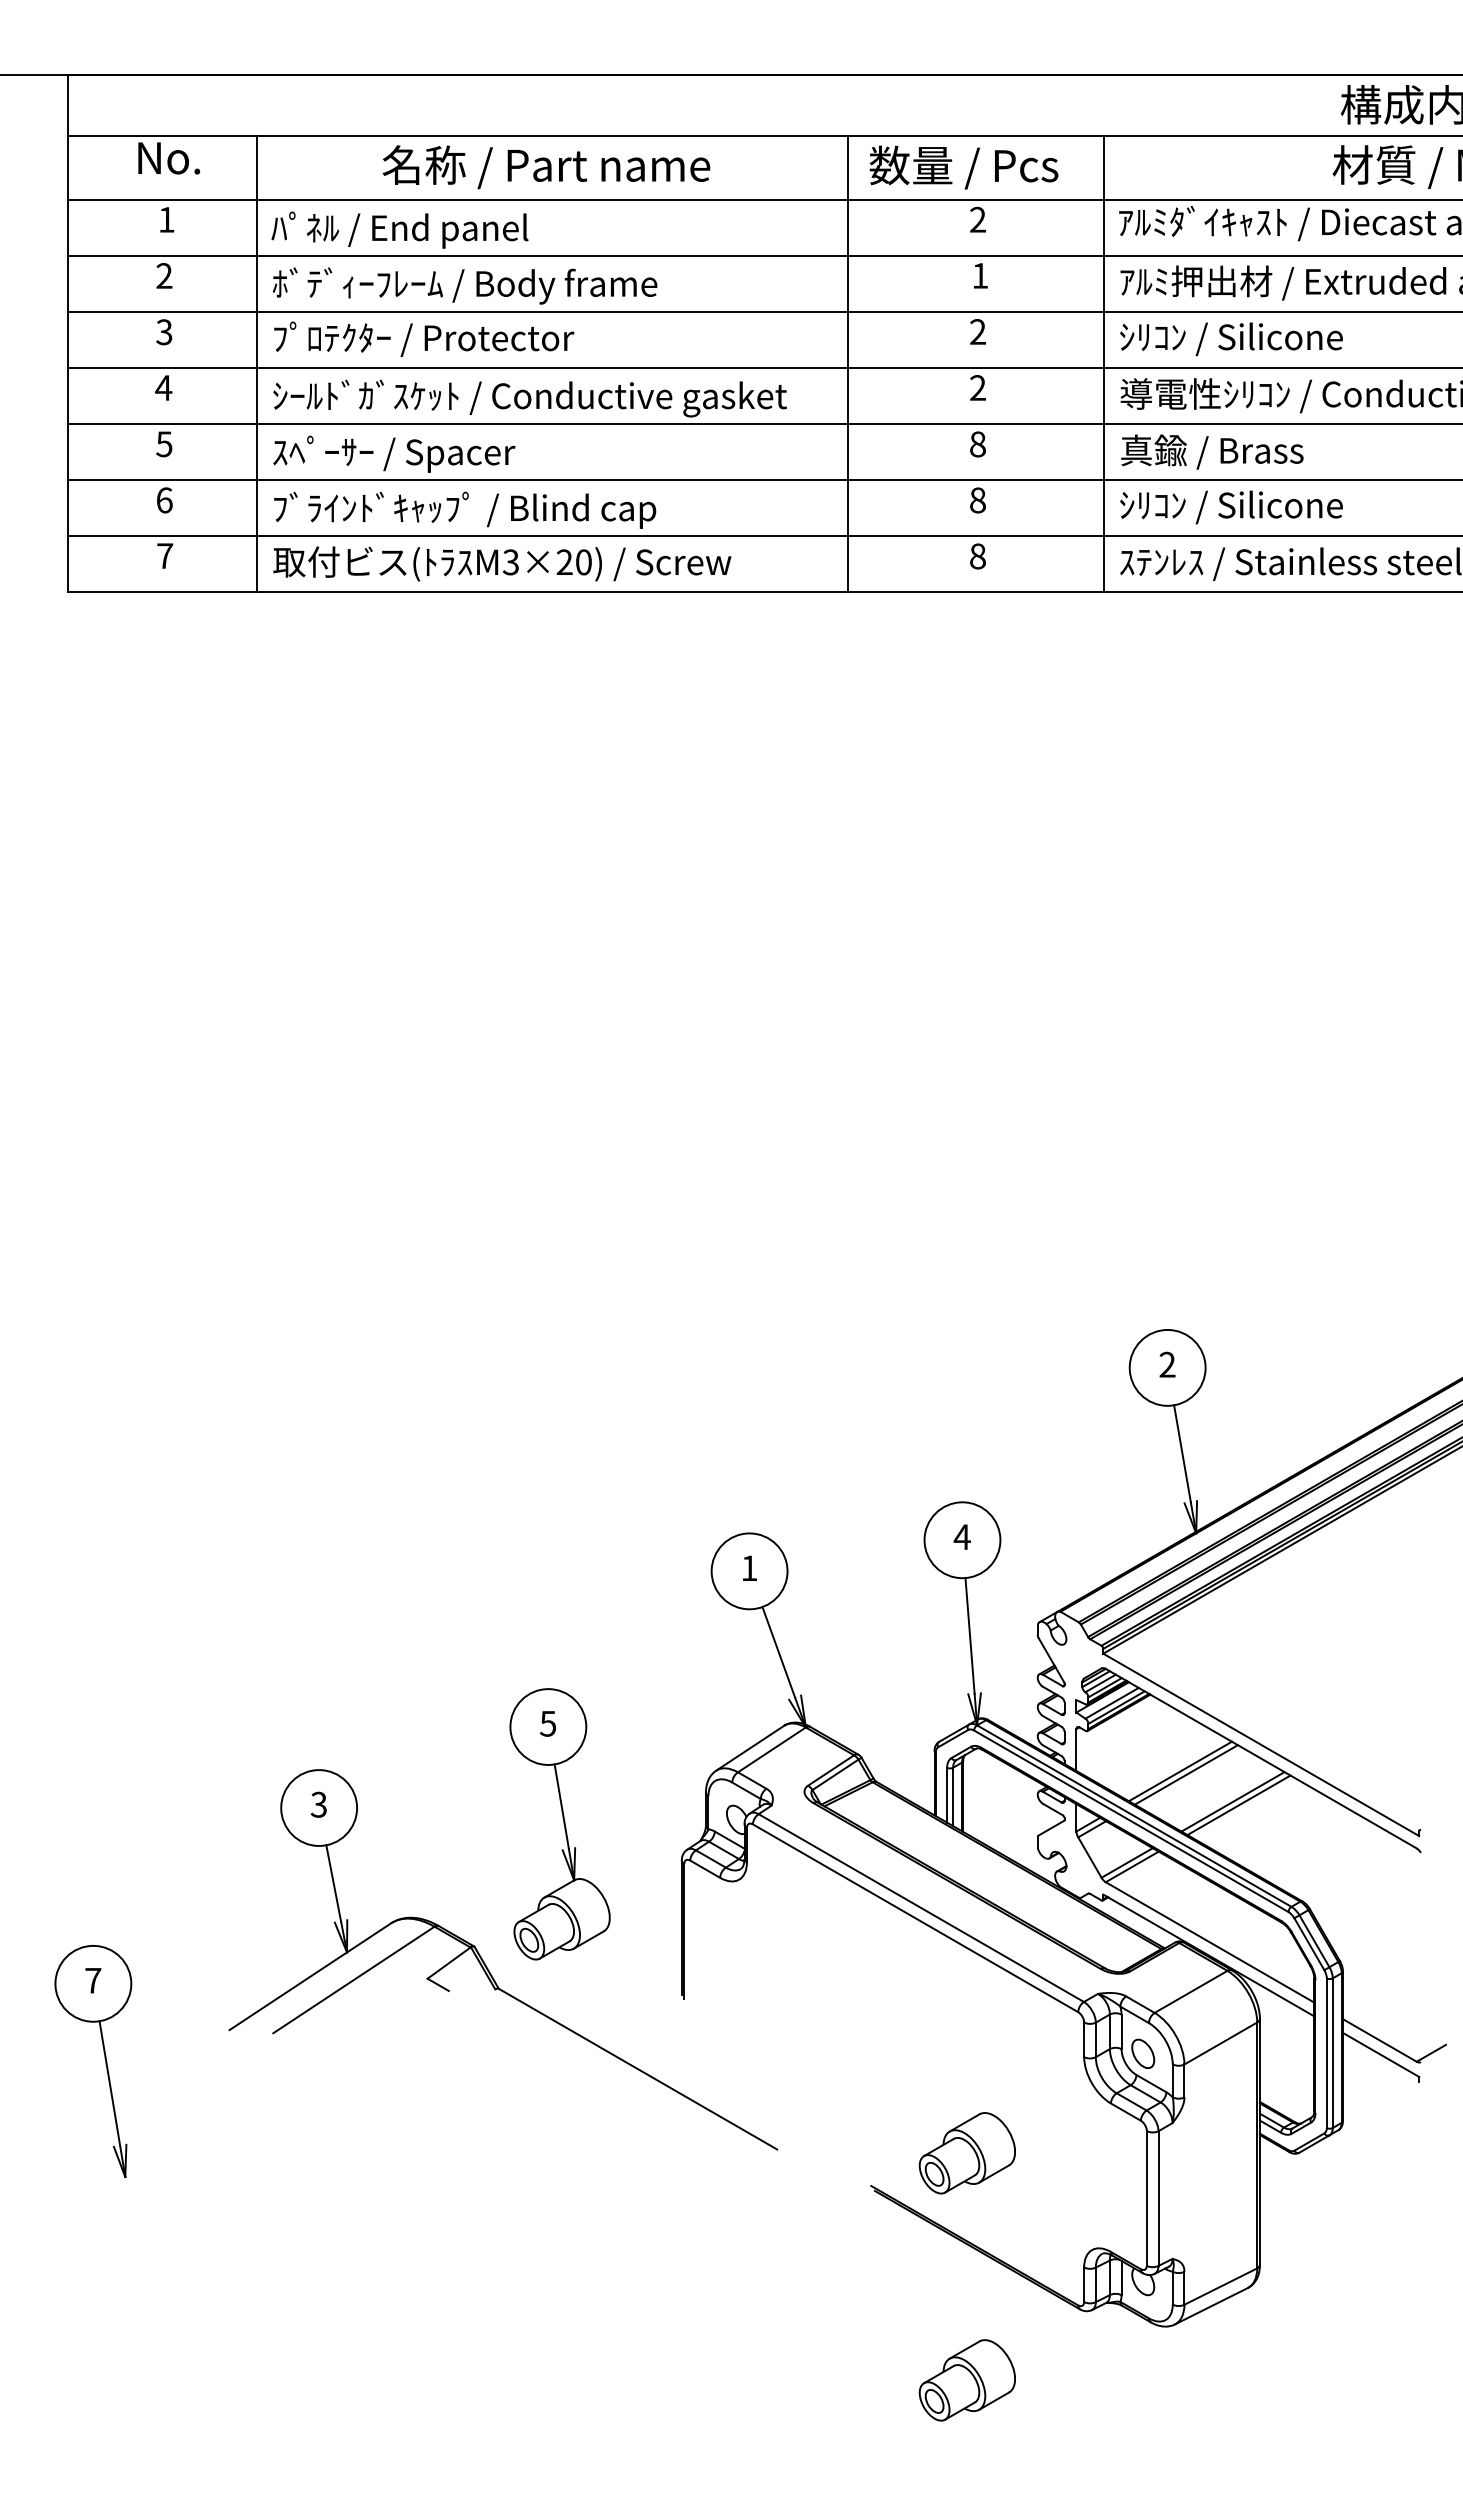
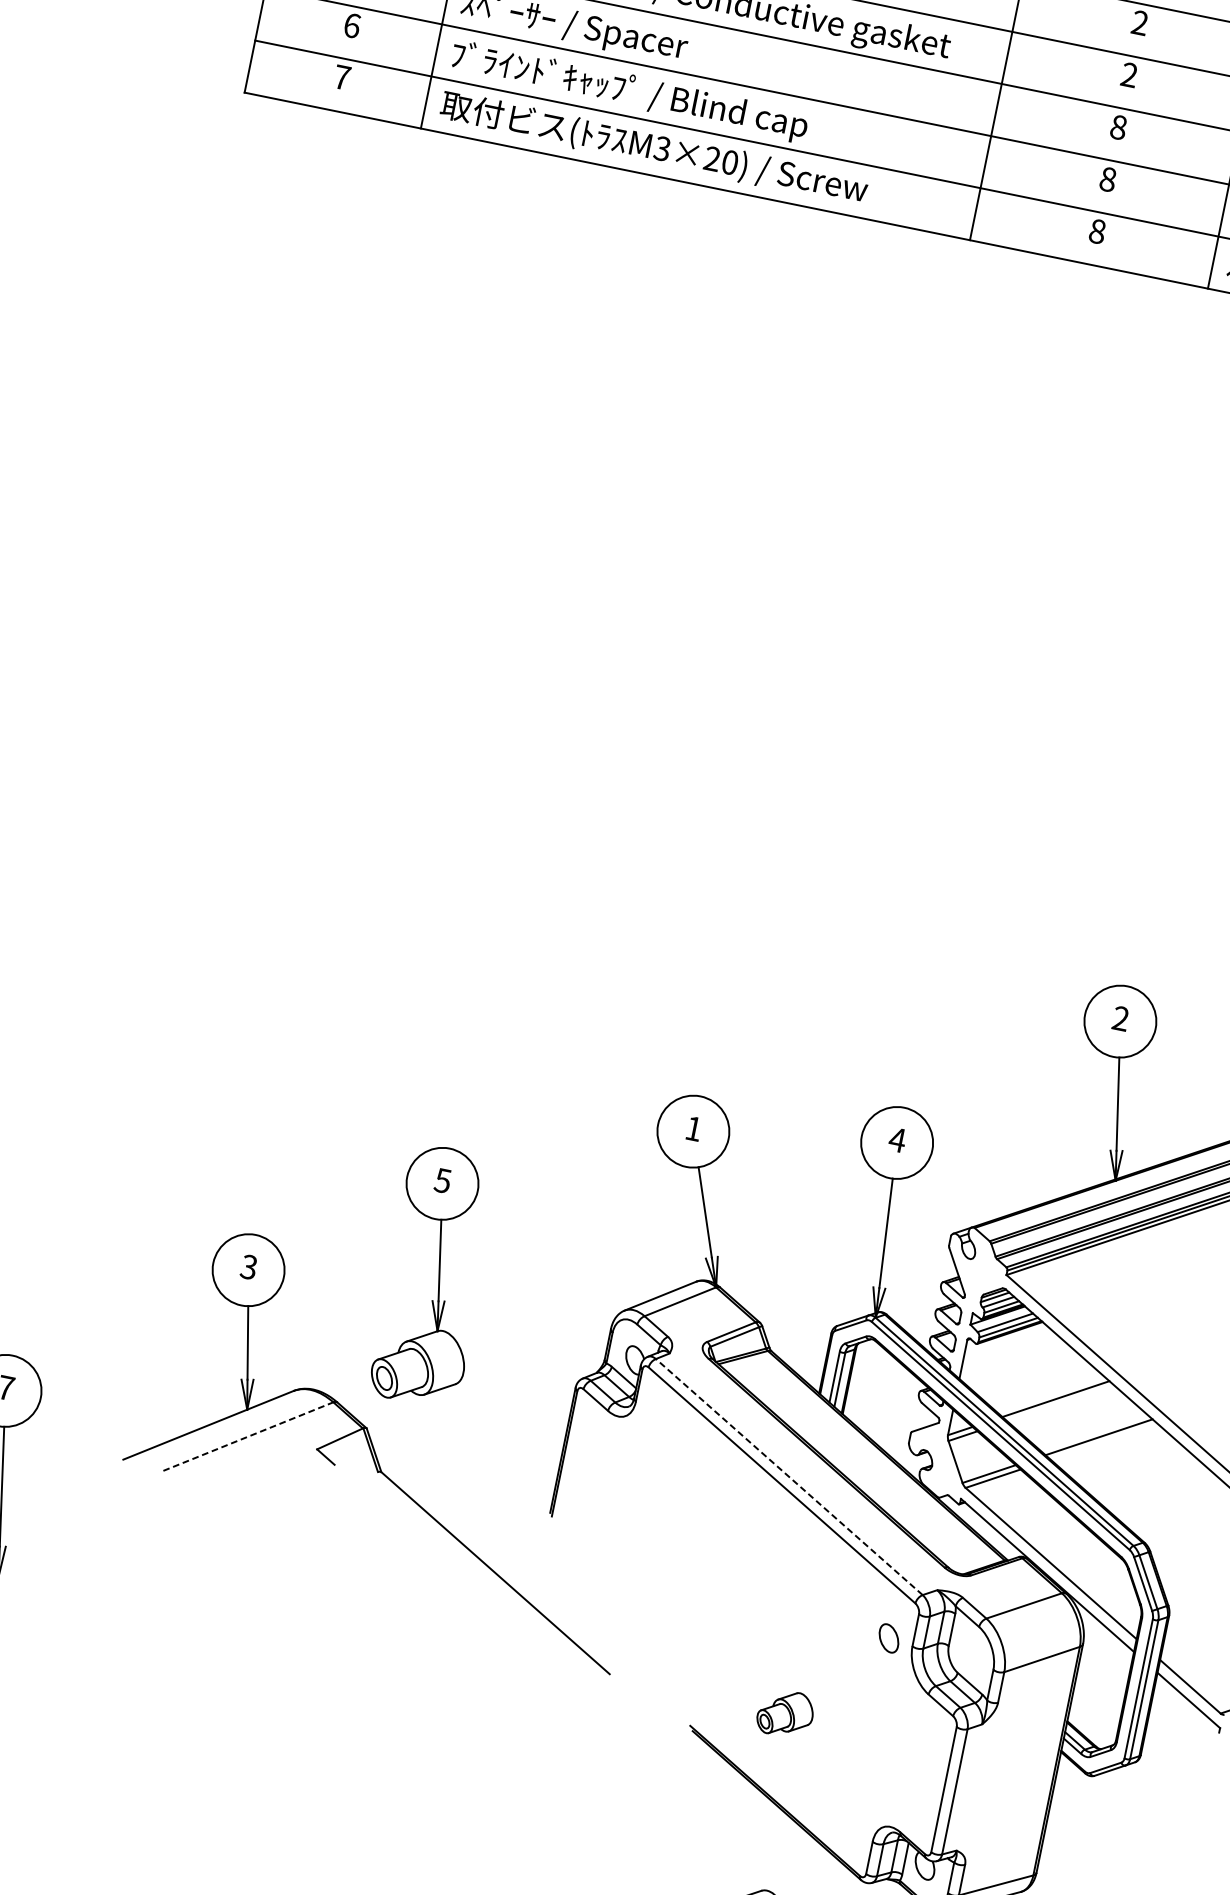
line: (1185, 1774) -> (1060, 1402), removed
line: (1238, 1805) -> (1103, 1441), removed
part: (559, 1824) -> (434, 1276), moved
line: (921, 1908) -> (789, 1477), solid -> dashed
line: (353, 1979) -> (248, 1436), solid -> dashed
part: (1143, 2053) -> (889, 1638), moved
part: (966, 2153) -> (784, 1713), size x0.6

